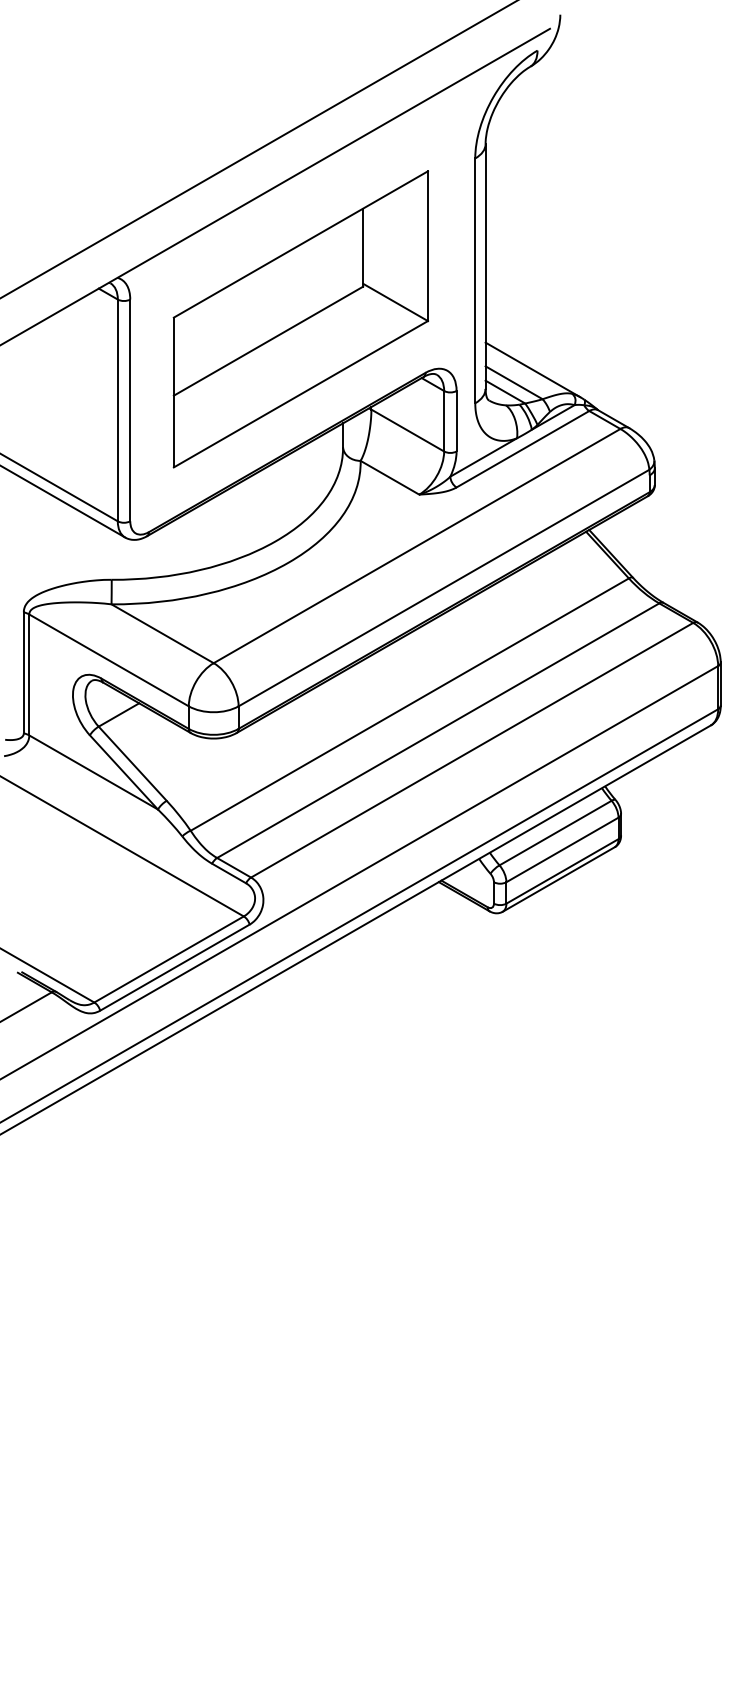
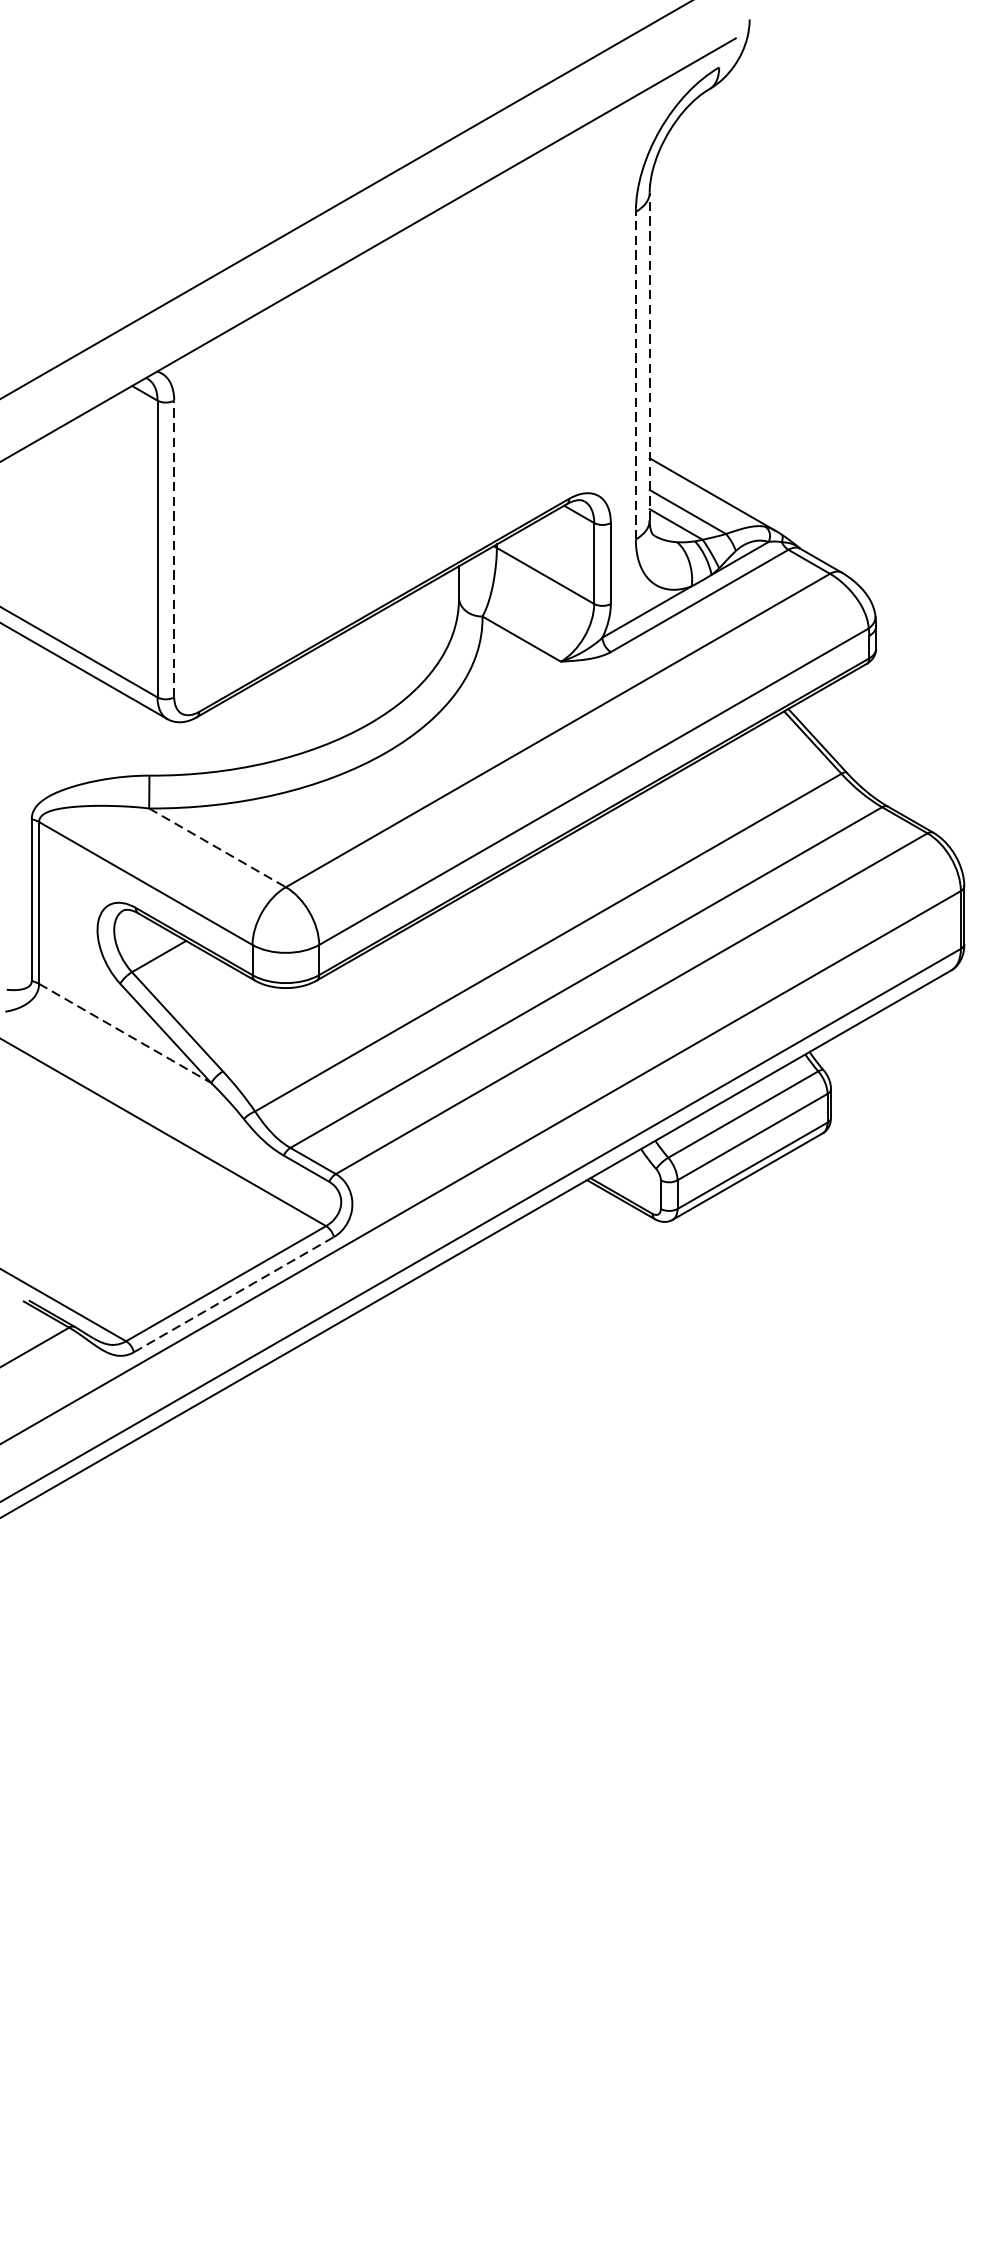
line: (485, 266) -> (649, 356), solid -> dashed
line: (475, 280) -> (636, 375), solid -> dashed
part: (300, 319) -> (401, 427), removed
line: (130, 410) -> (174, 549), solid -> dashed
line: (162, 633) -> (217, 847), solid -> dashed
line: (94, 772) -> (126, 1033), solid -> dashed
line: (175, 967) -> (234, 1294), solid -> dashed

